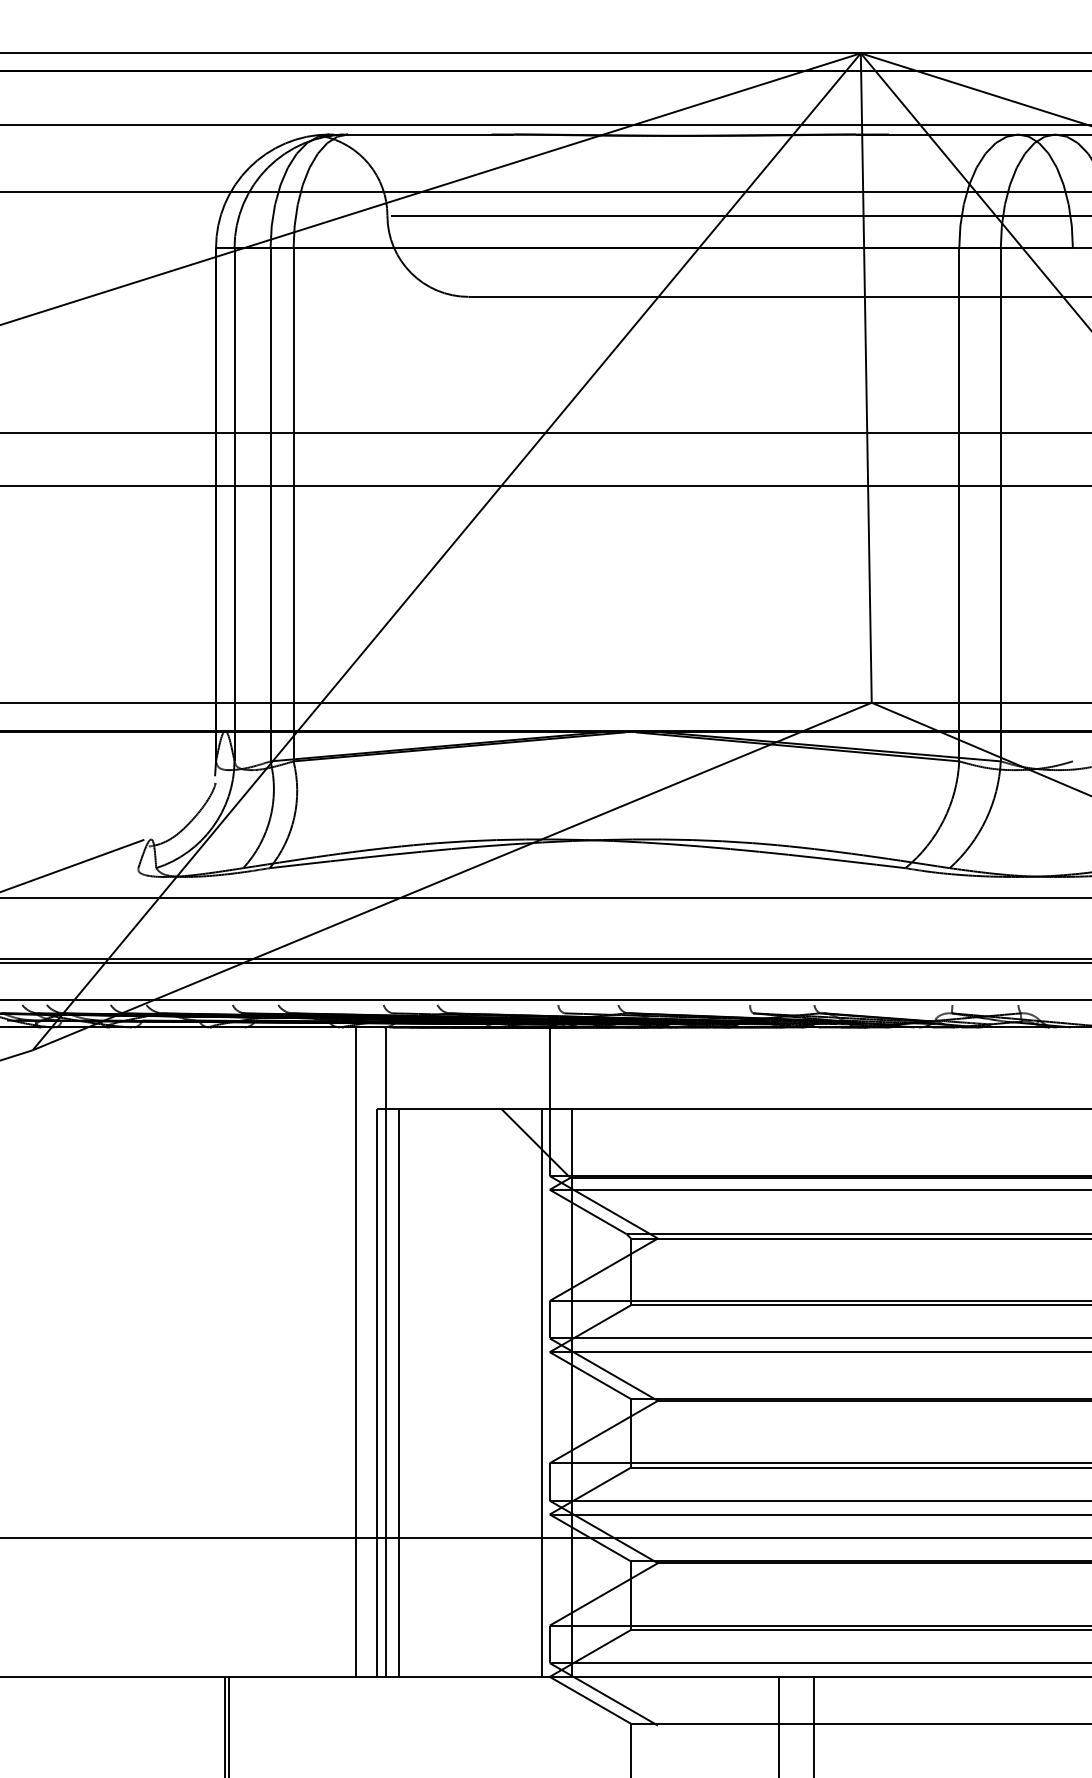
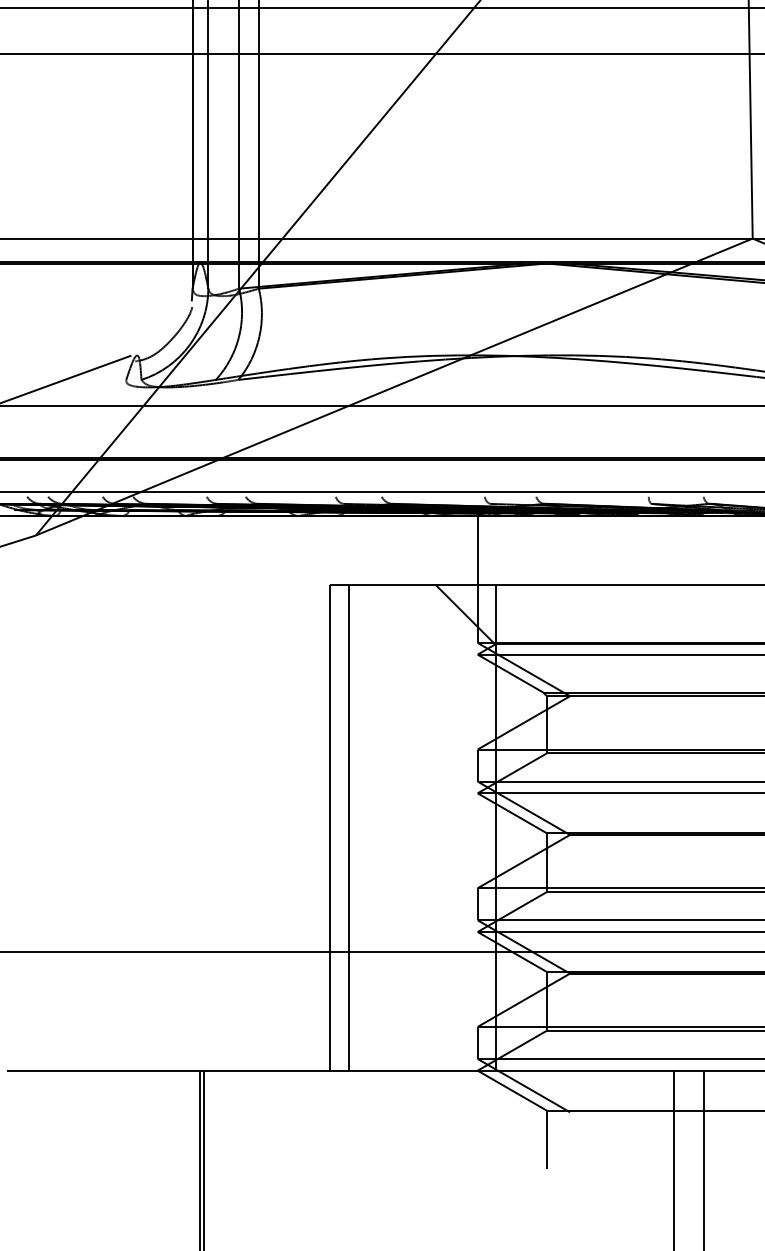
line: (356, 1351) -> (312, 792), removed
line: (386, 1351) -> (338, 792), removed
line: (541, 1392) -> (470, 827), removed

